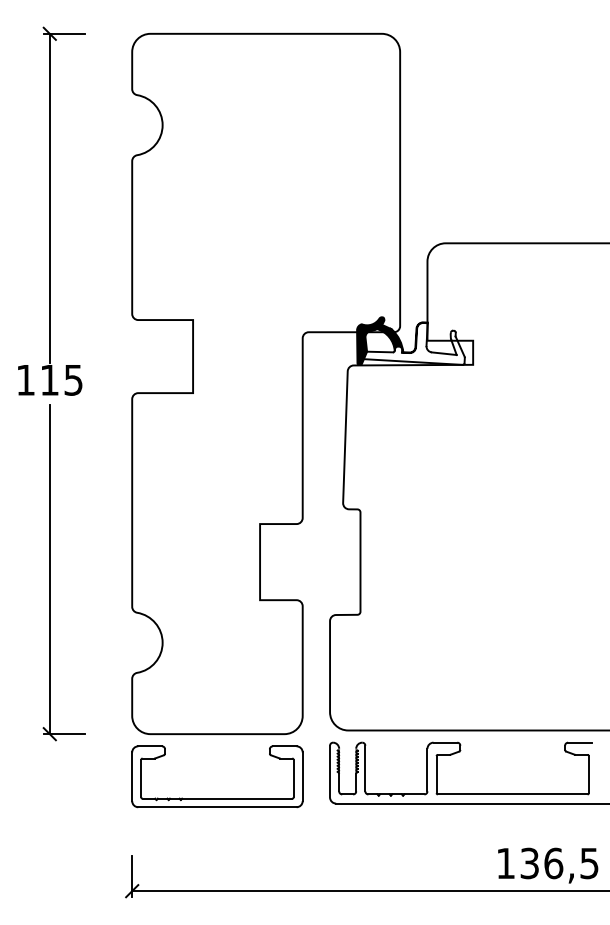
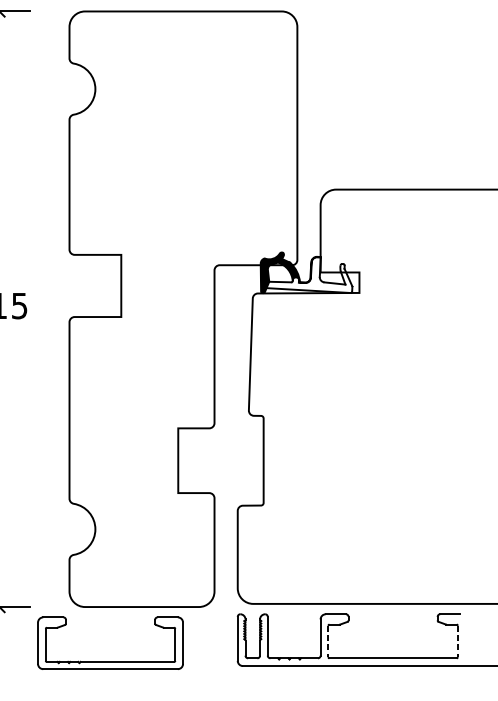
line: (436, 774) -> (328, 641), solid -> dashed
line: (588, 774) -> (457, 641), solid -> dashed
part: (217, 798) -> (110, 661), moved

